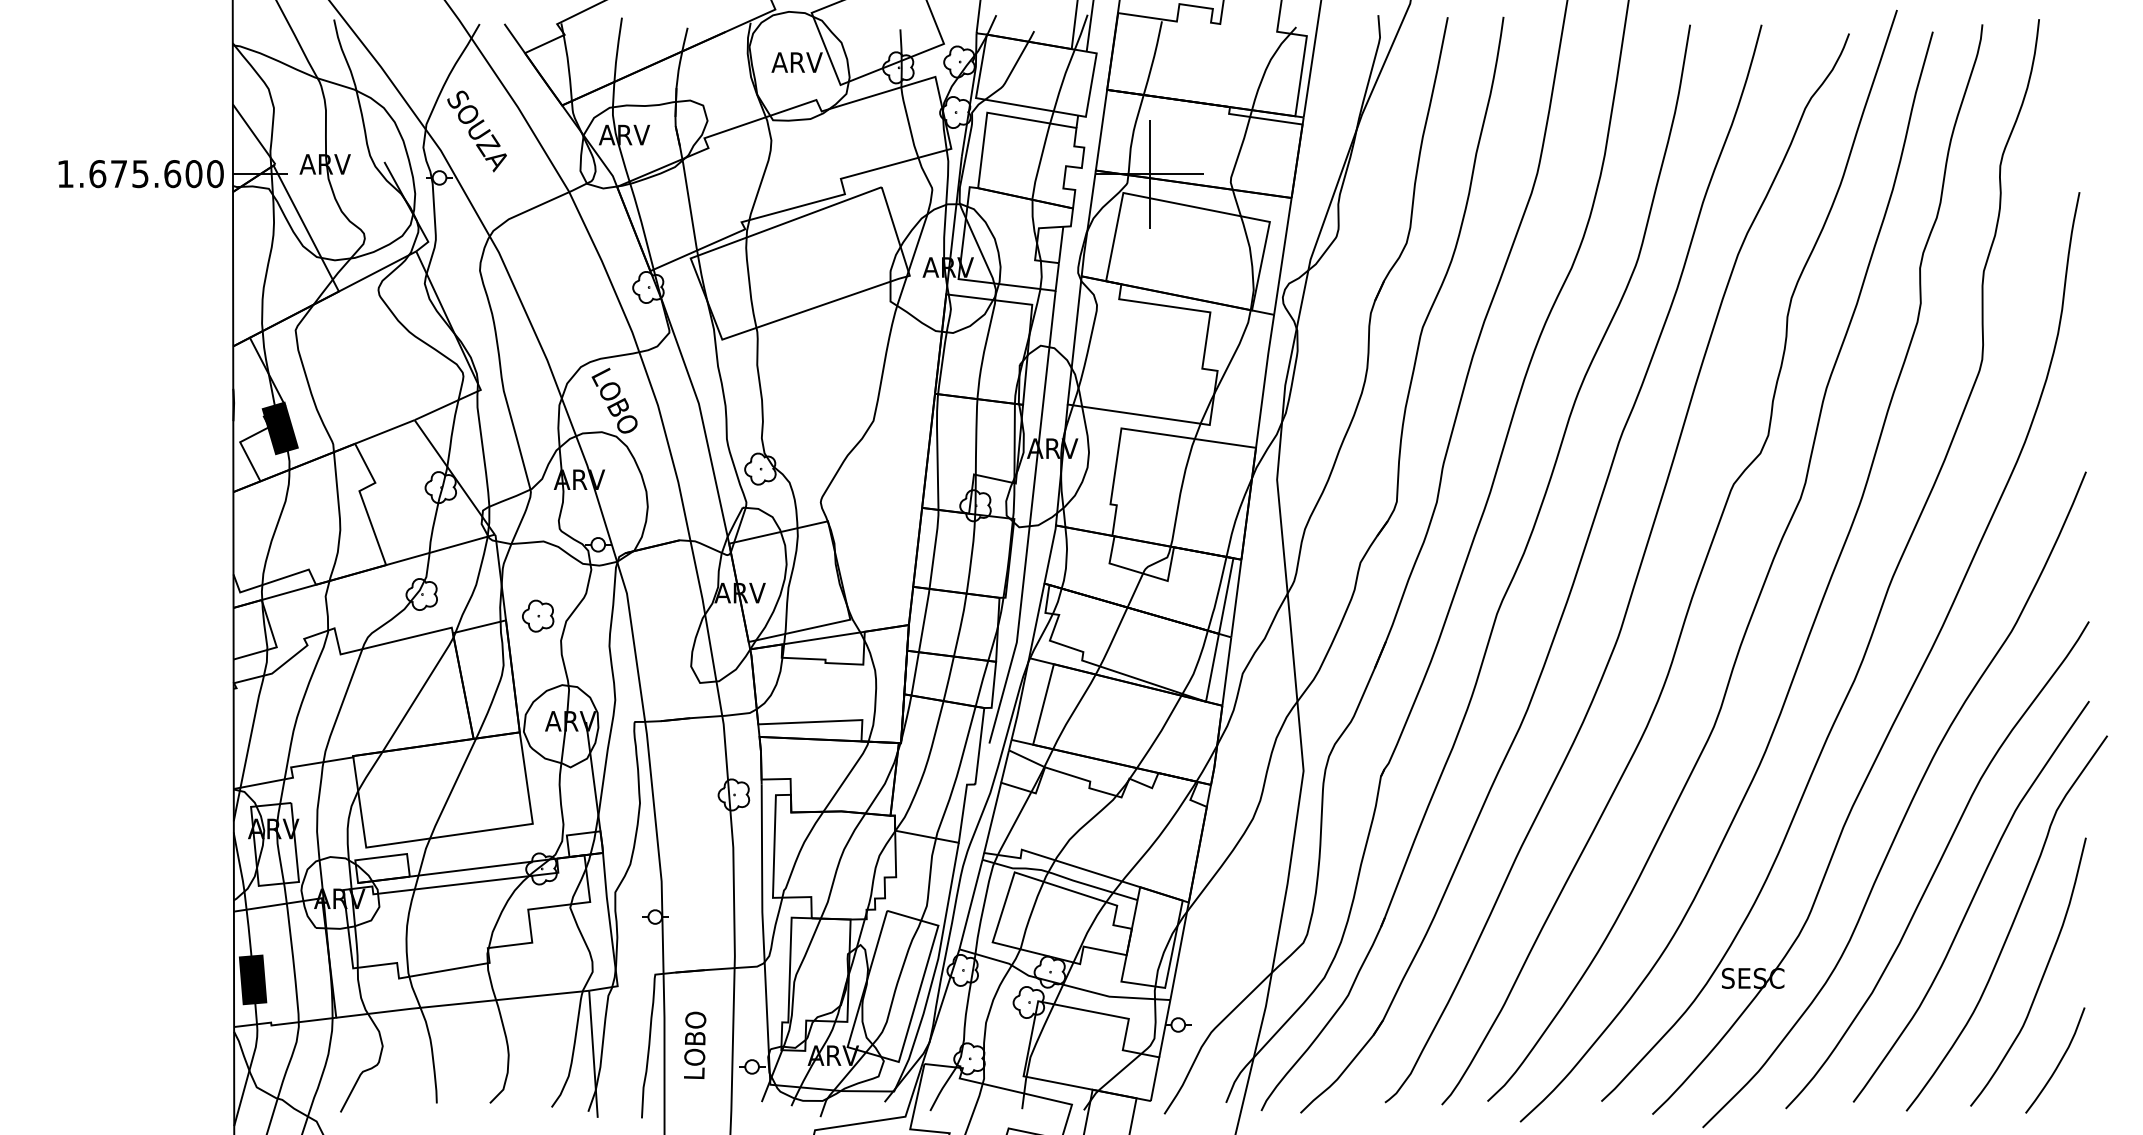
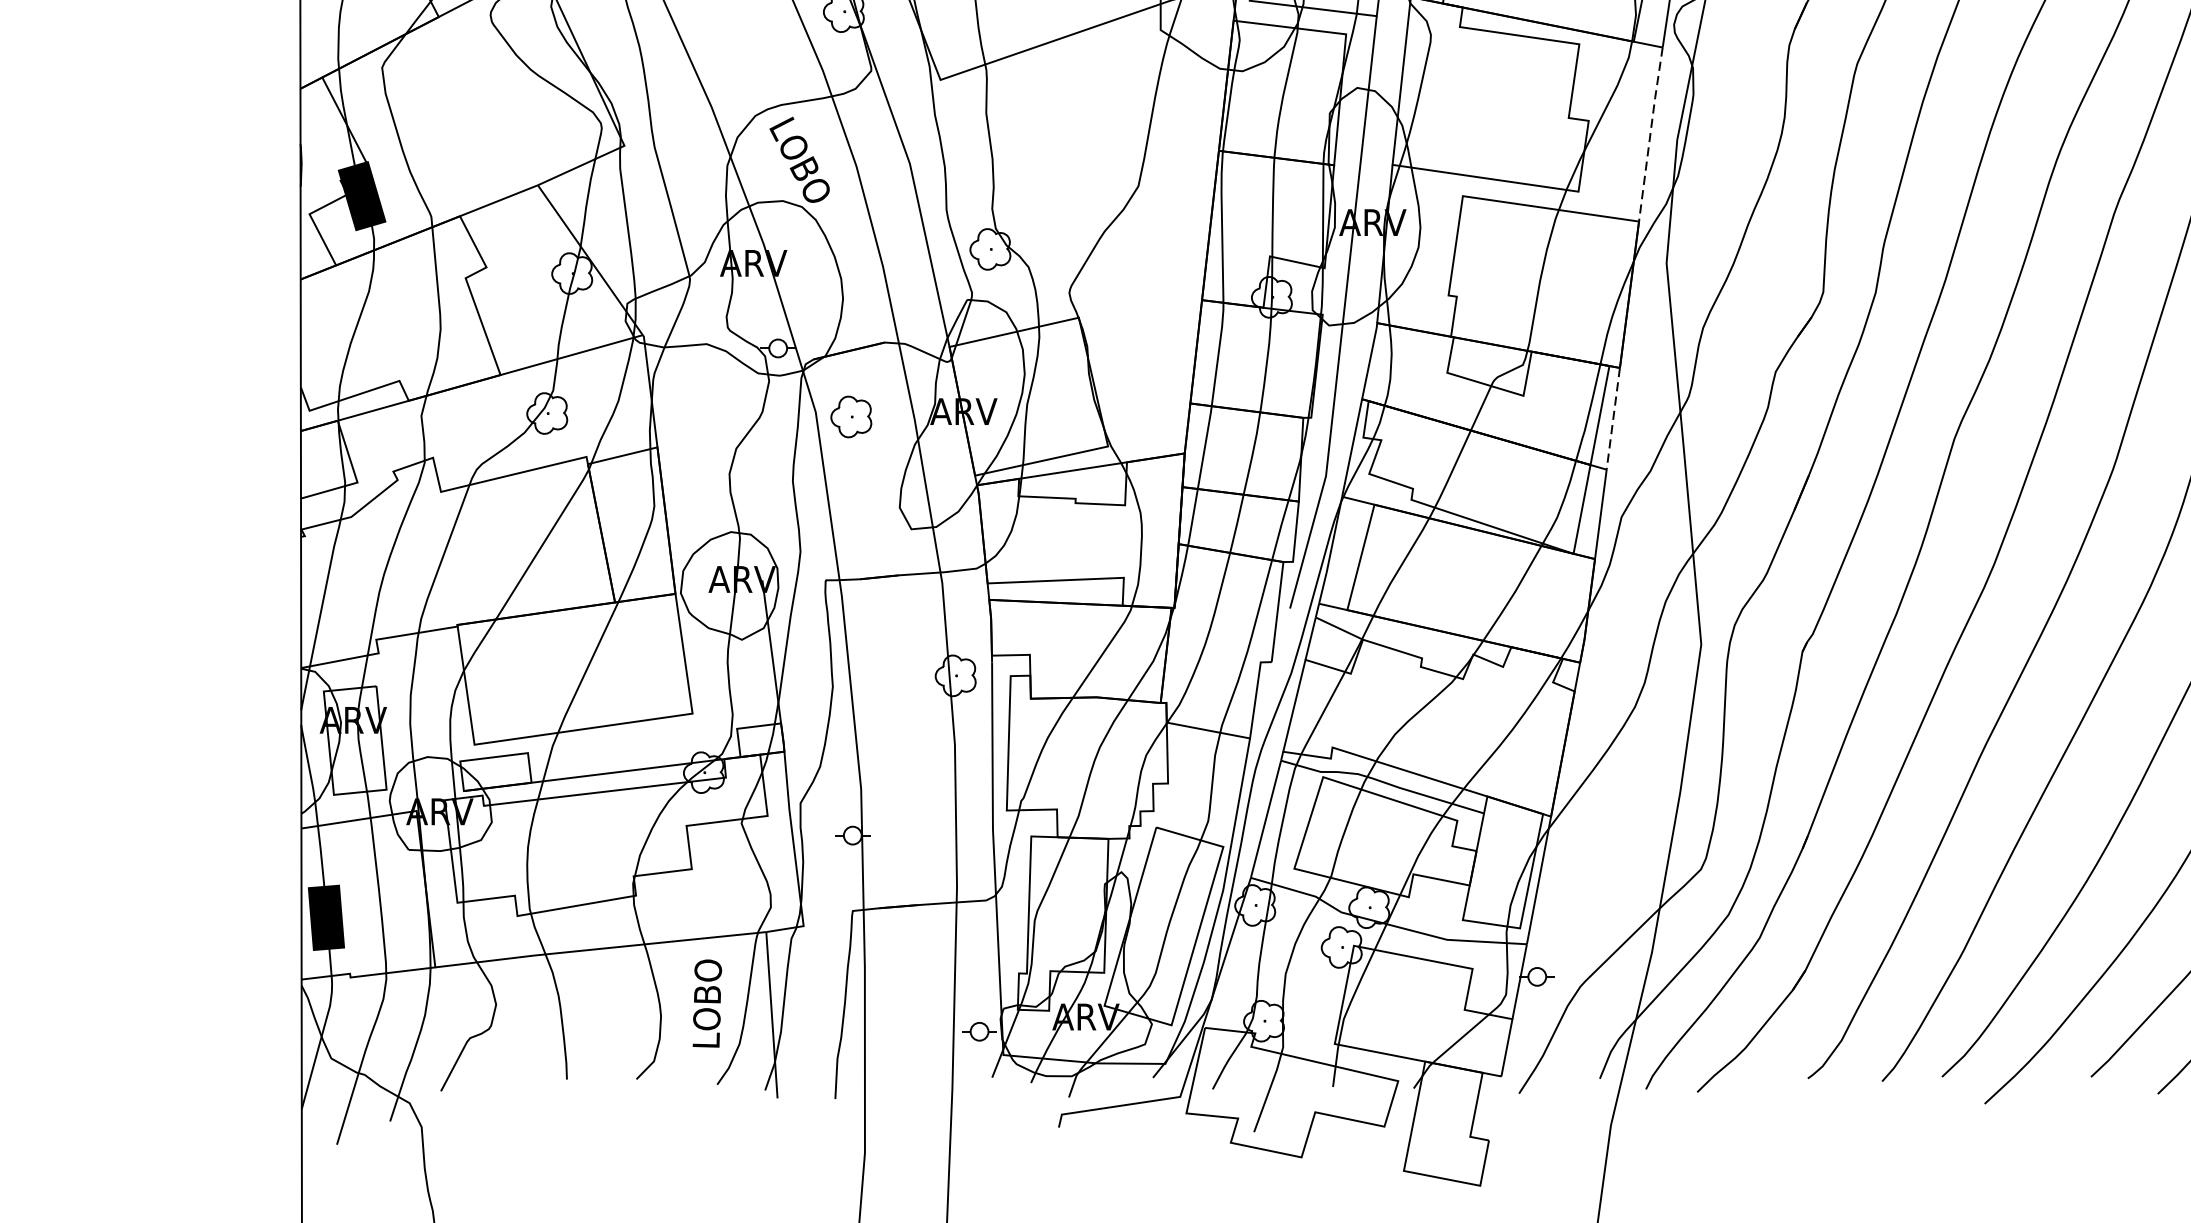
line: (1264, 380) -> (1650, 133), solid -> dashed
line: (1236, 599) -> (1613, 420), solid -> dashed
part: (538, 615) -> (851, 416), moved
text: (695, 1044) -> (707, 1002), moved

